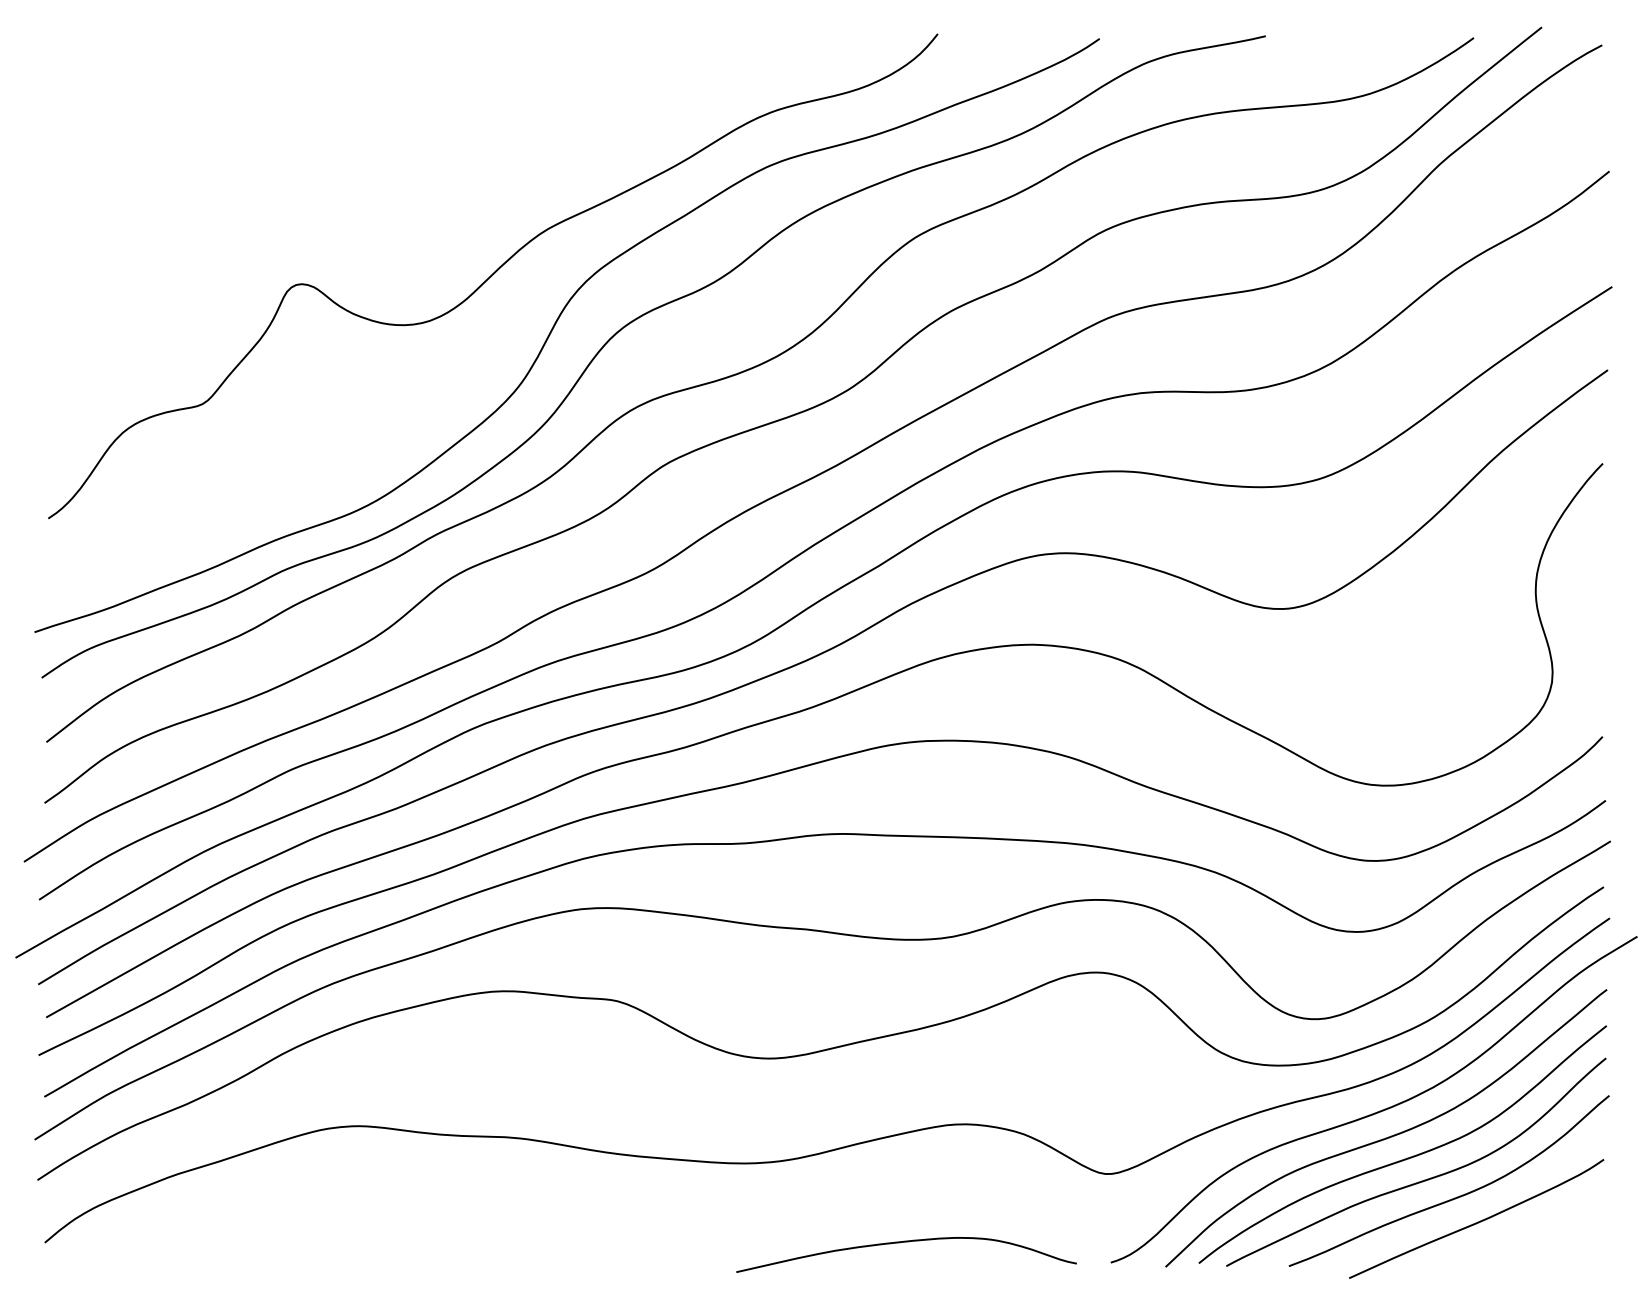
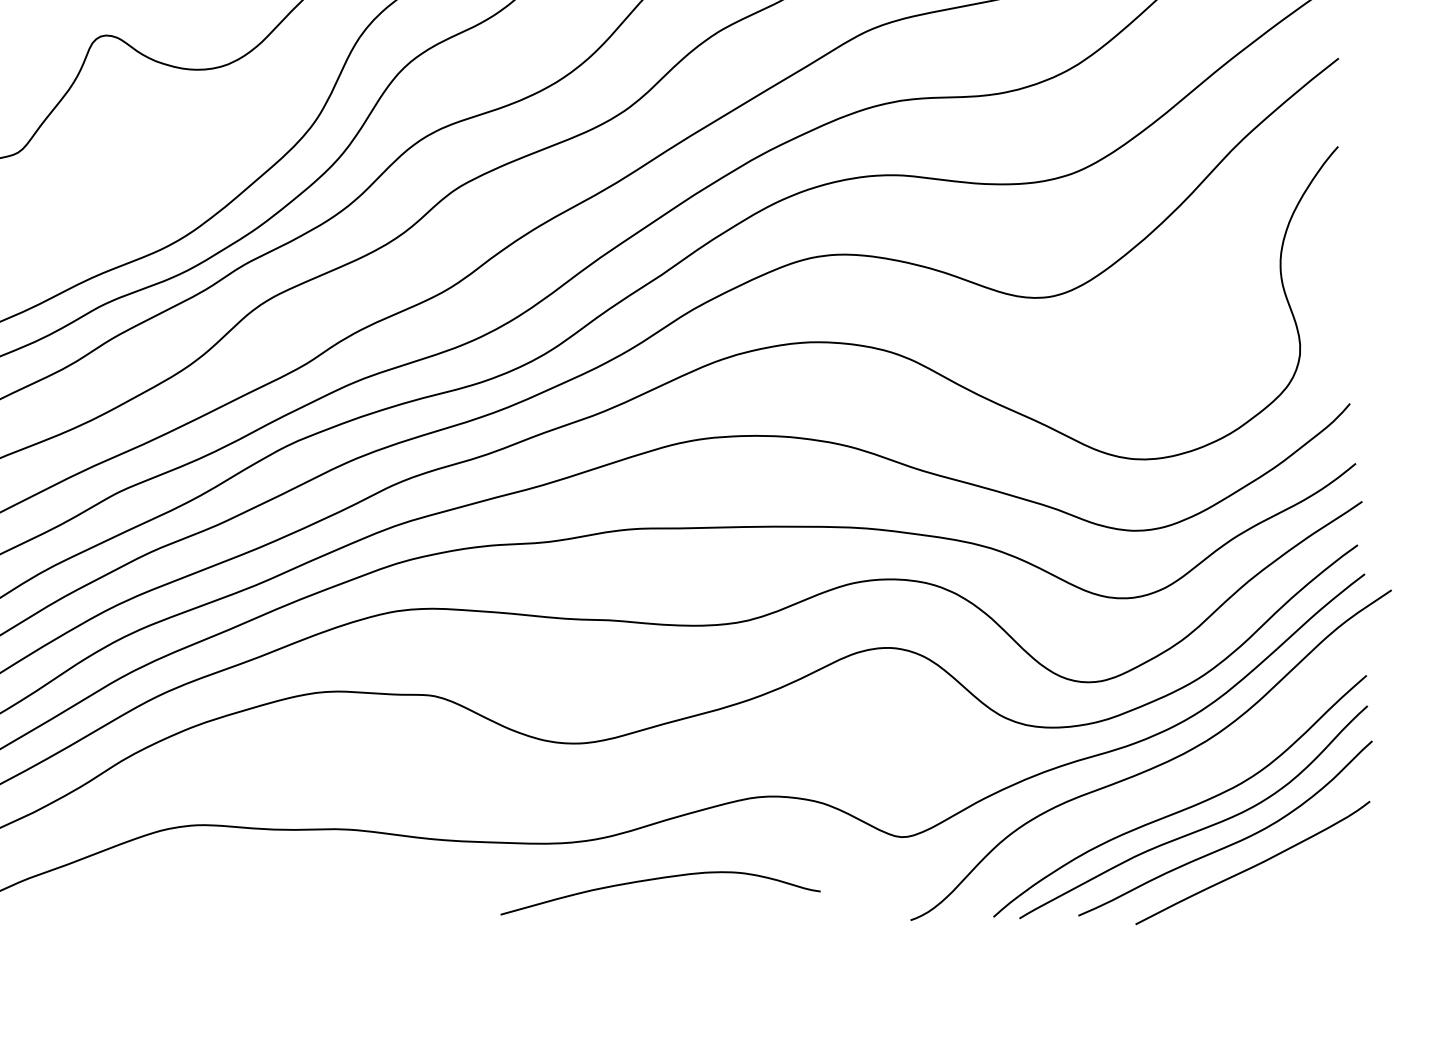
curve: (1388, 1136) -> (1166, 789), removed
curve: (906, 1242) -> (659, 879), moved

